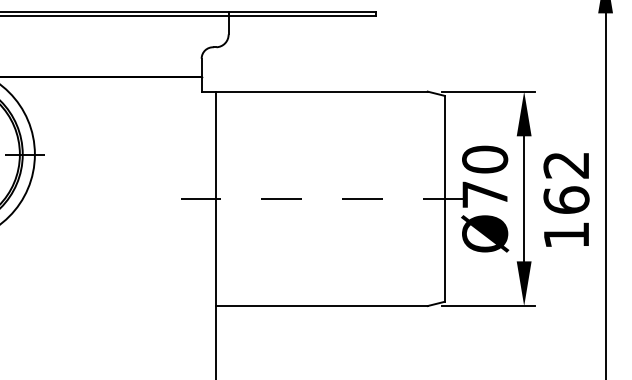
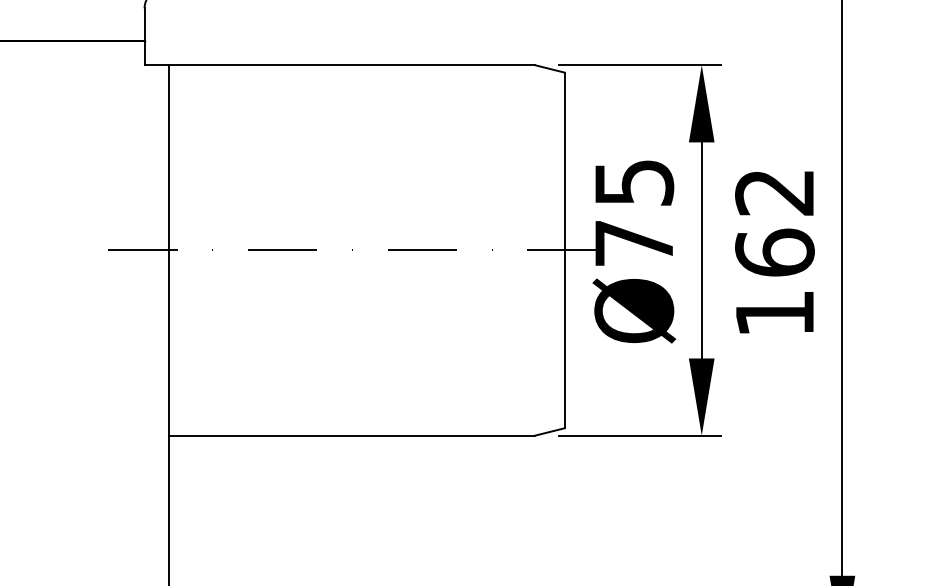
text: (485, 159) -> (634, 182), Ø70 -> Ø75

